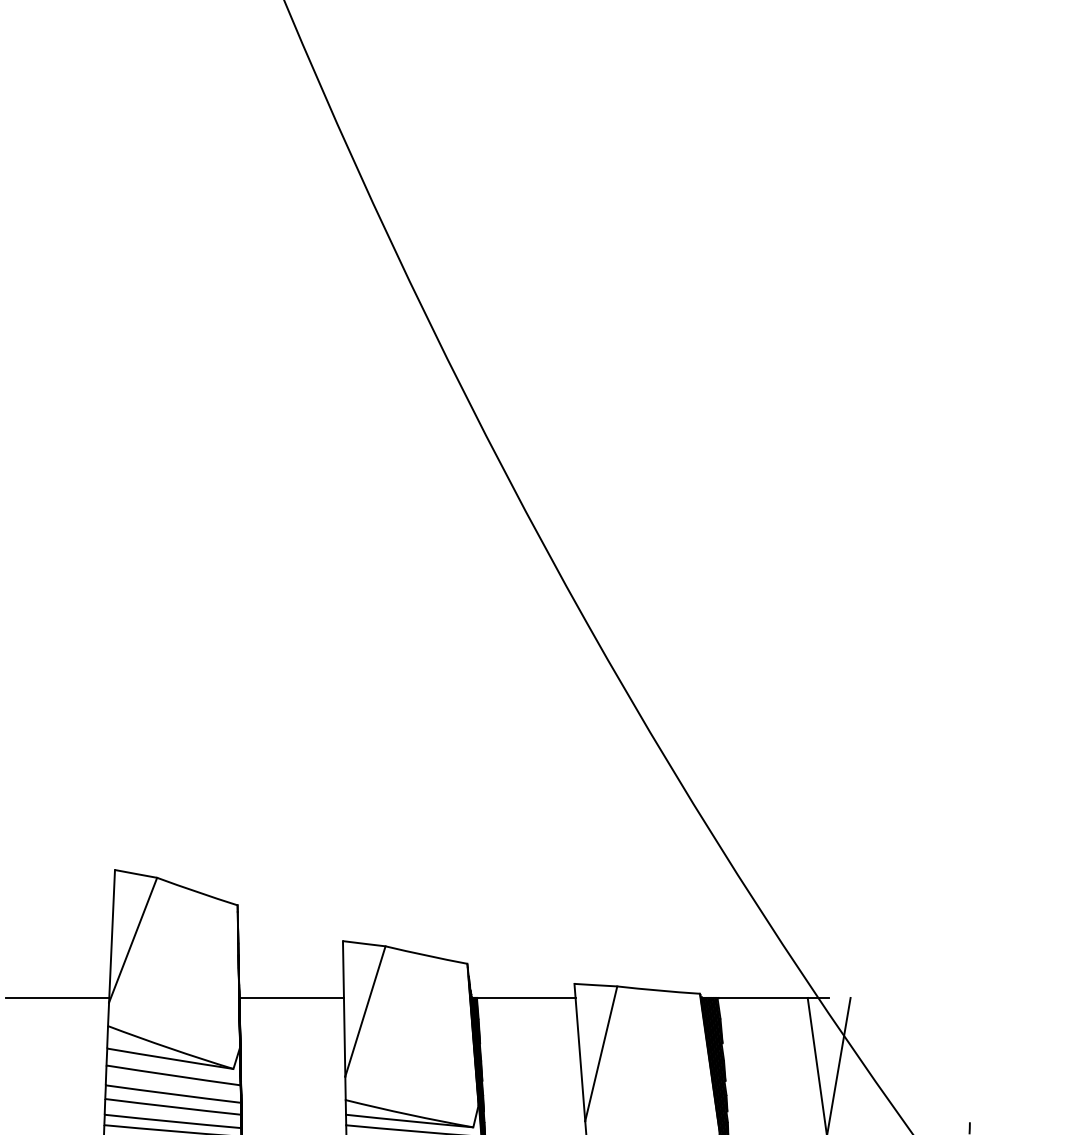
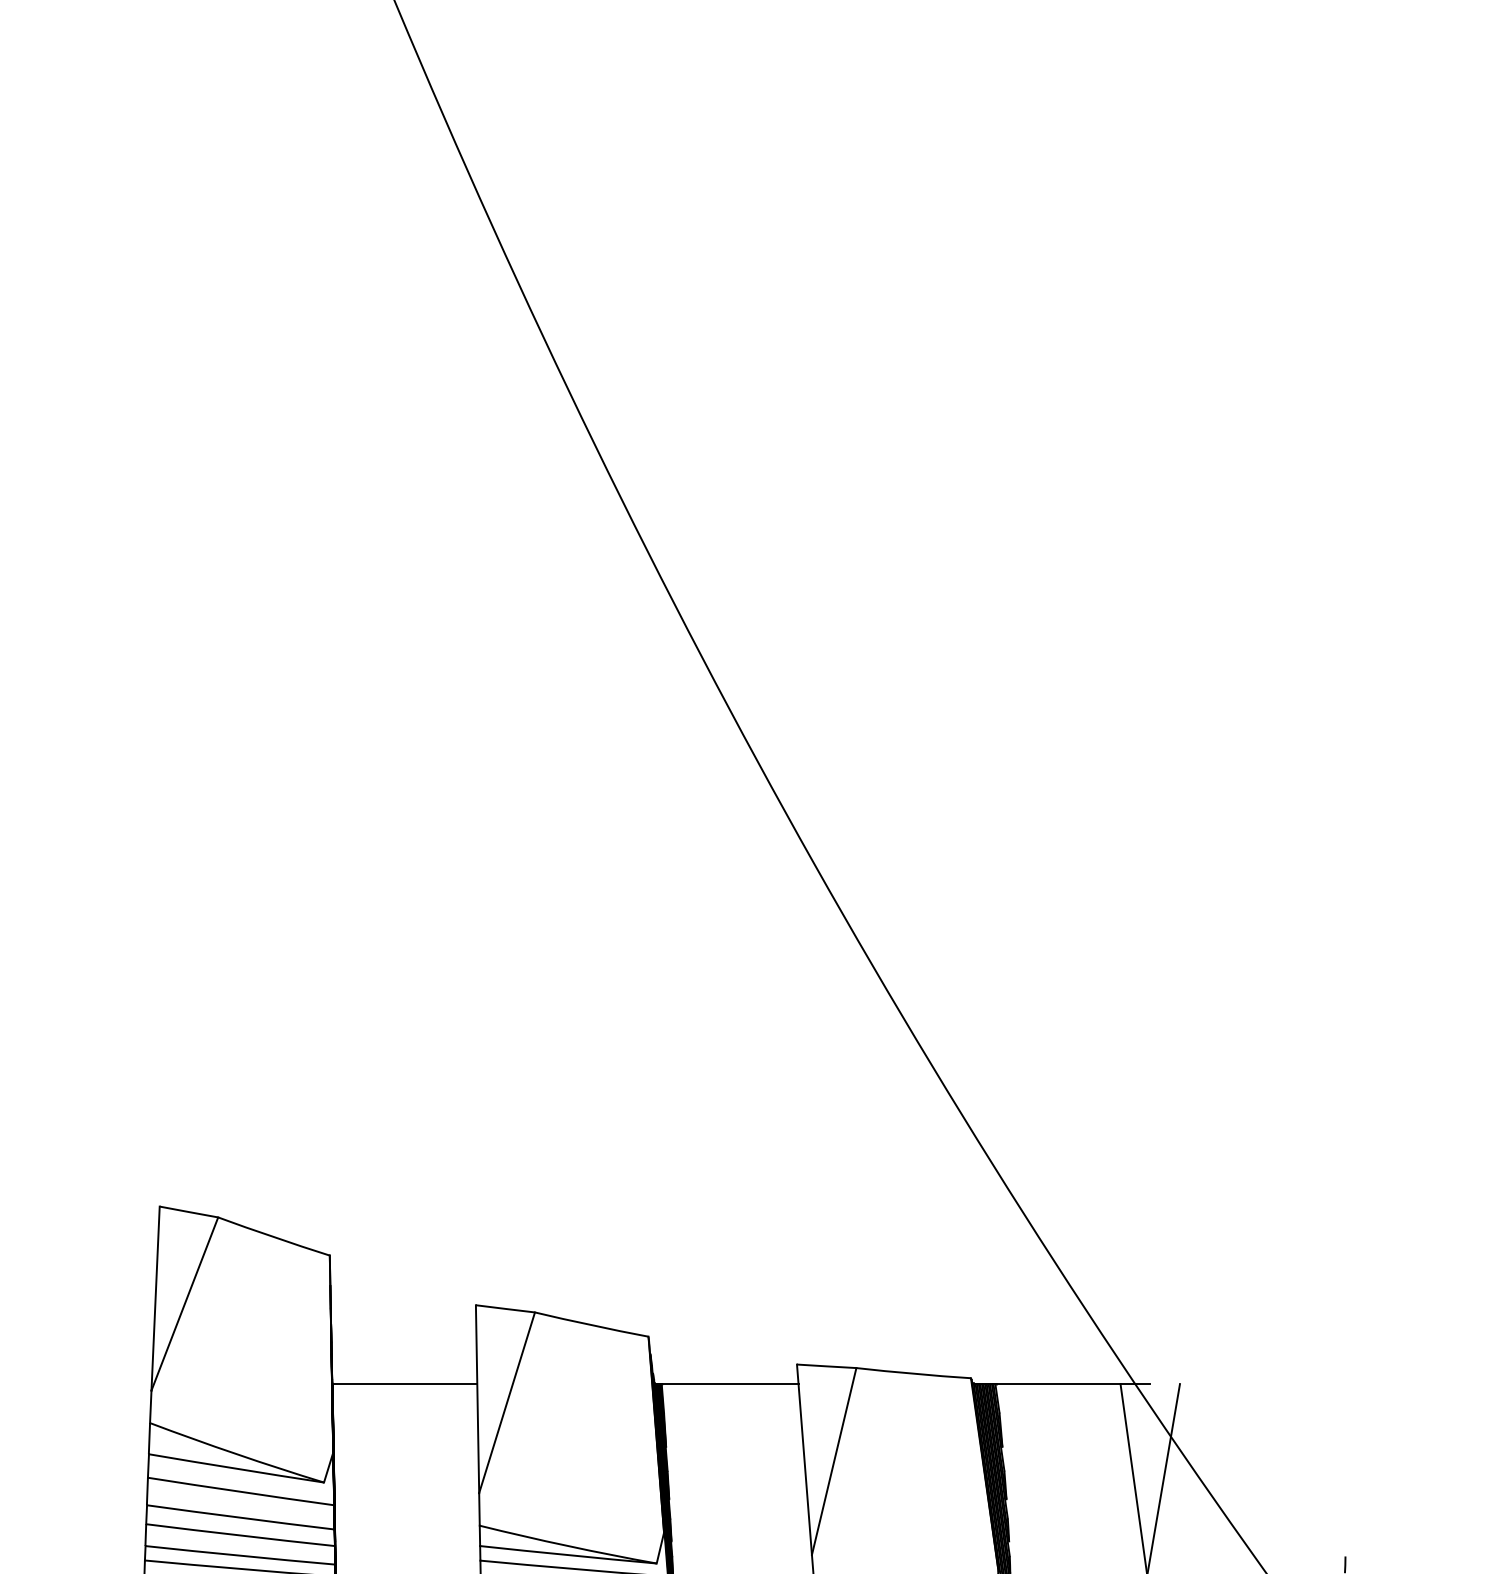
line: (57, 997) -> (79, 1383), removed

